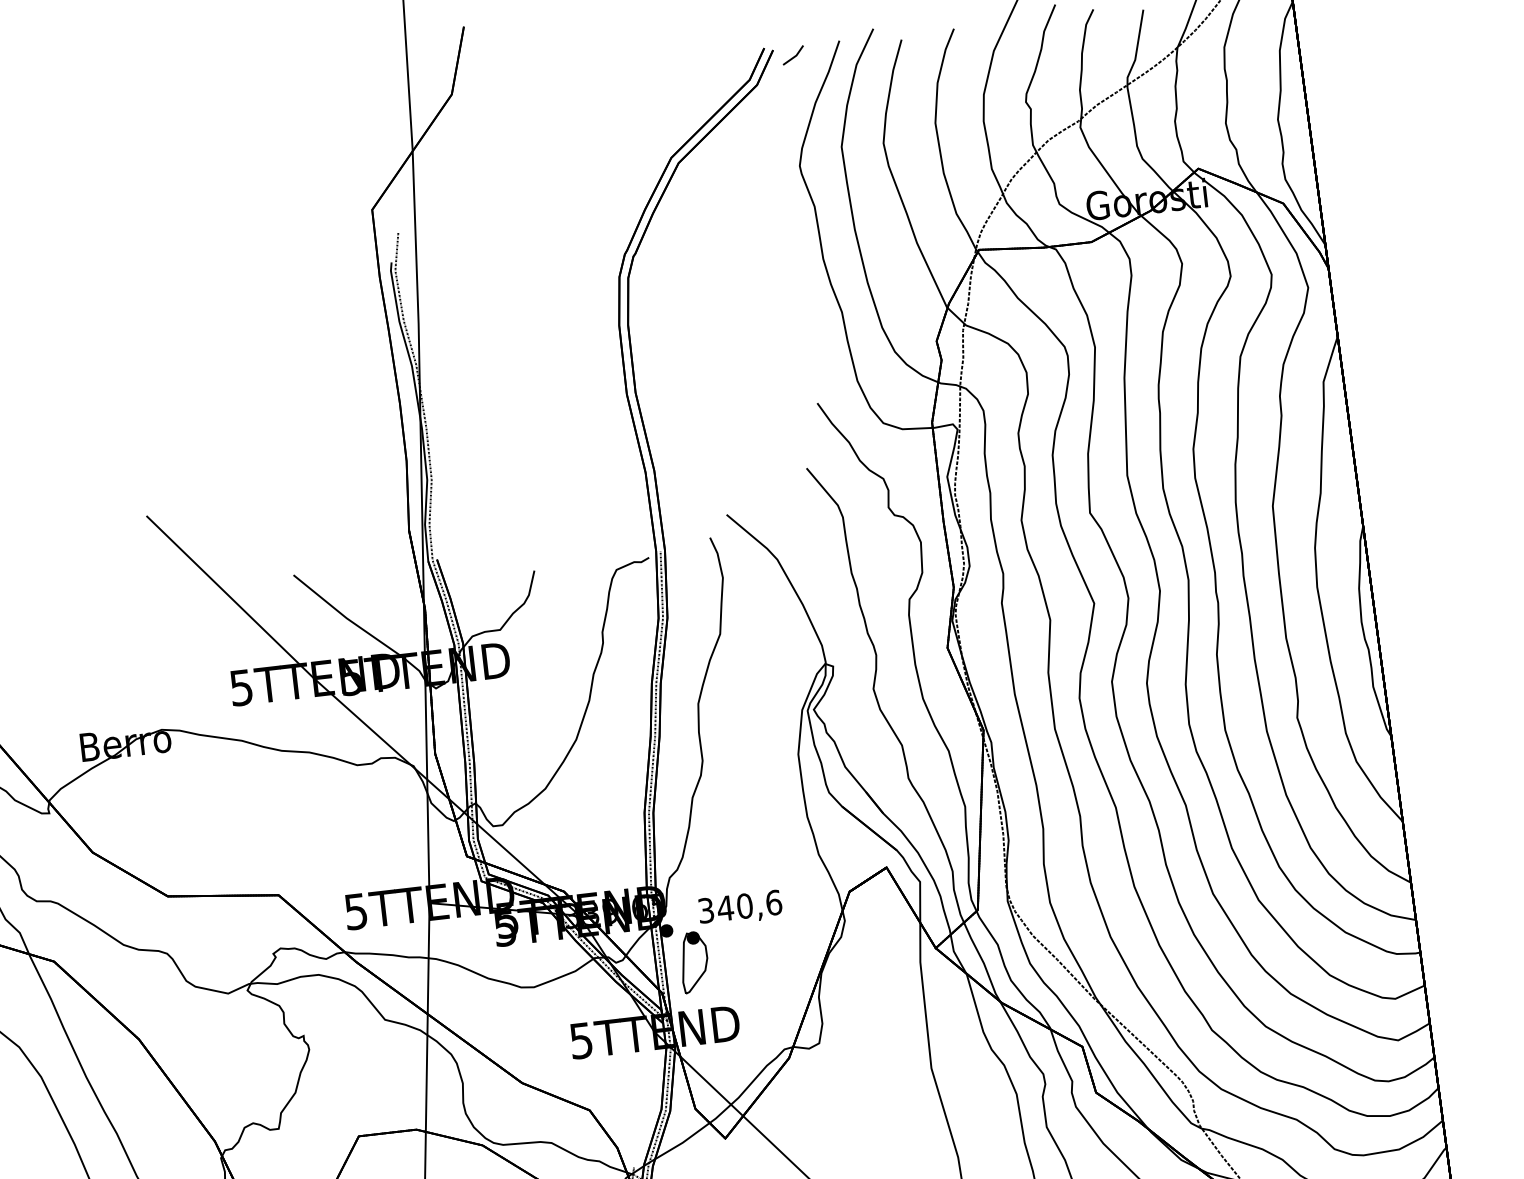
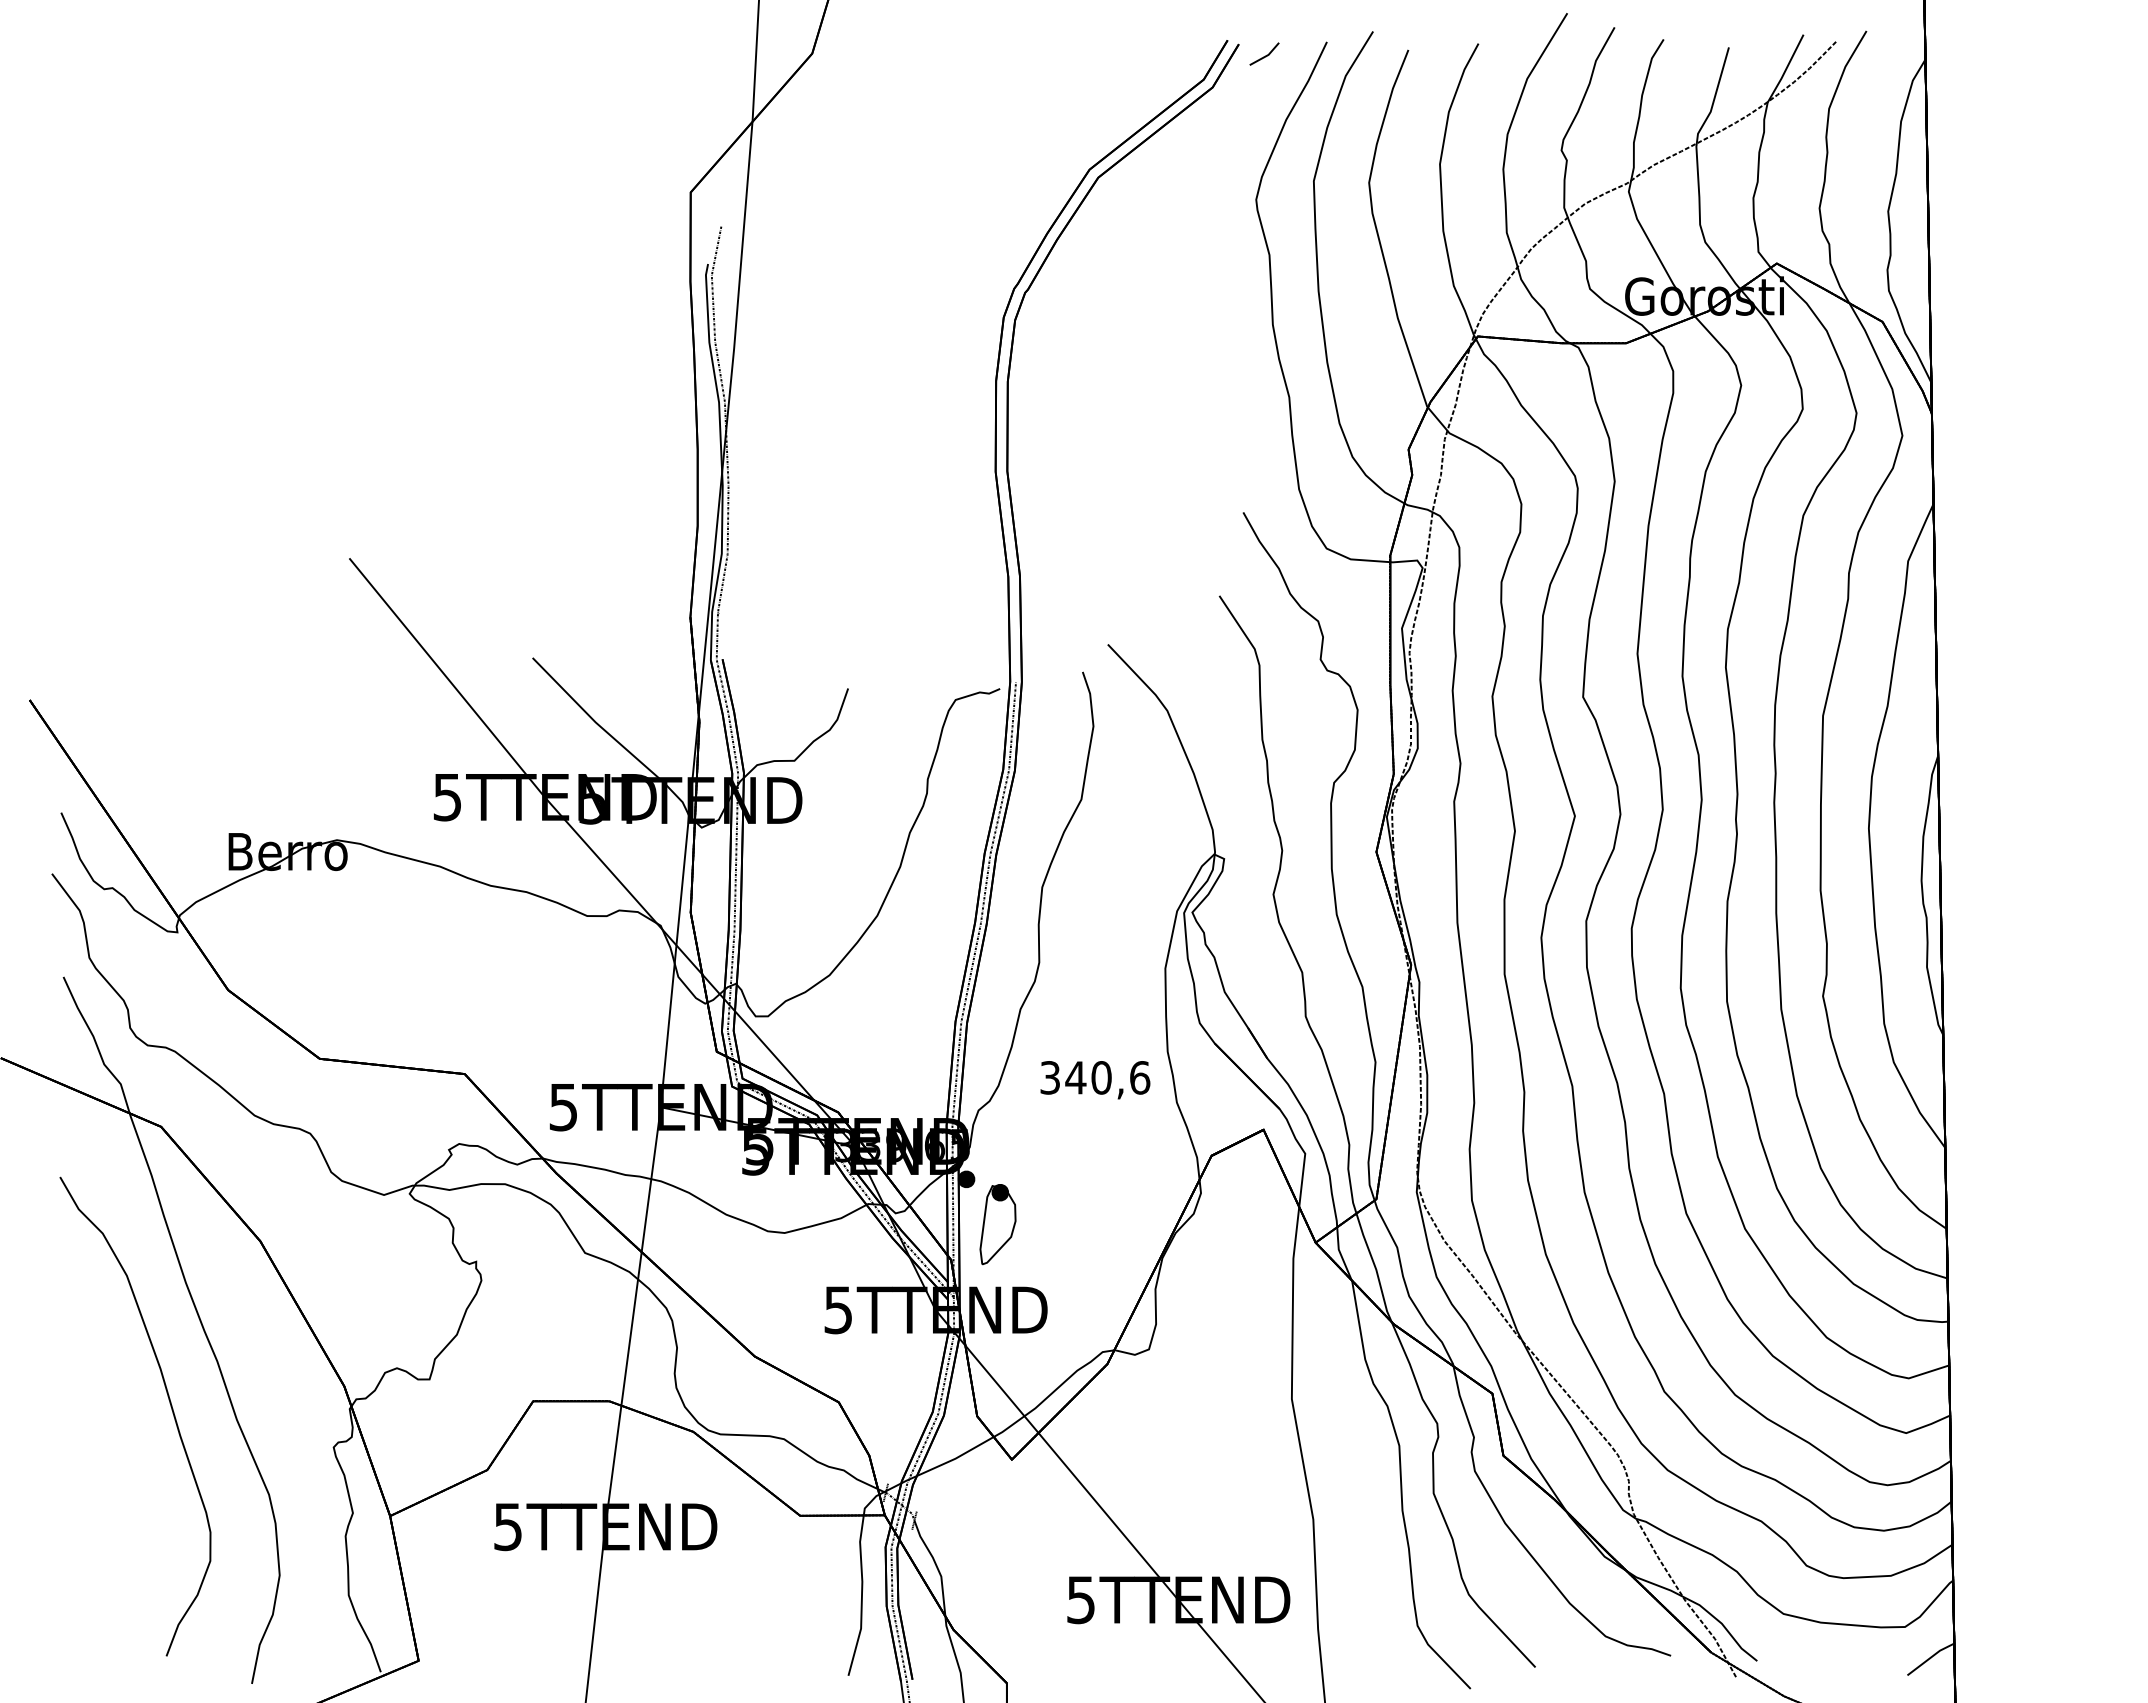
text: (740, 908) -> (1095, 1080), moved

